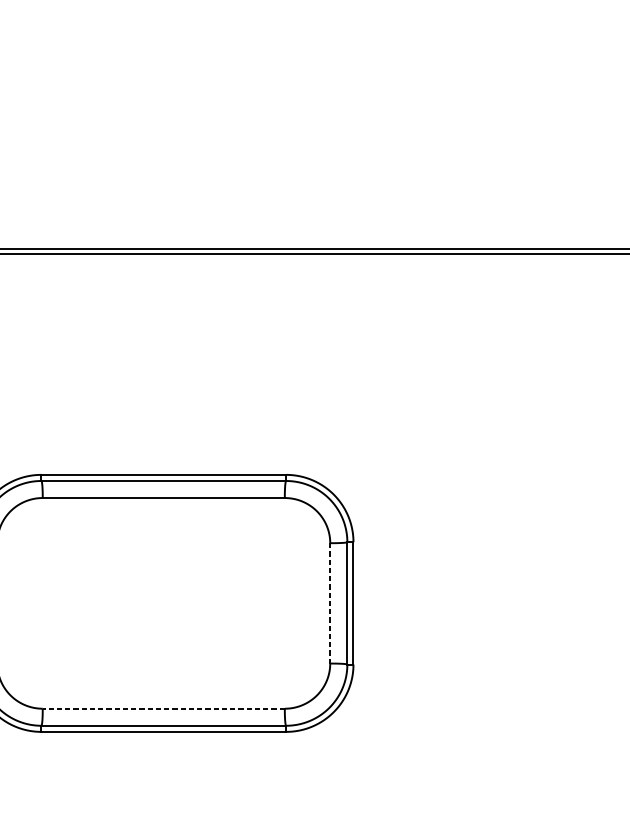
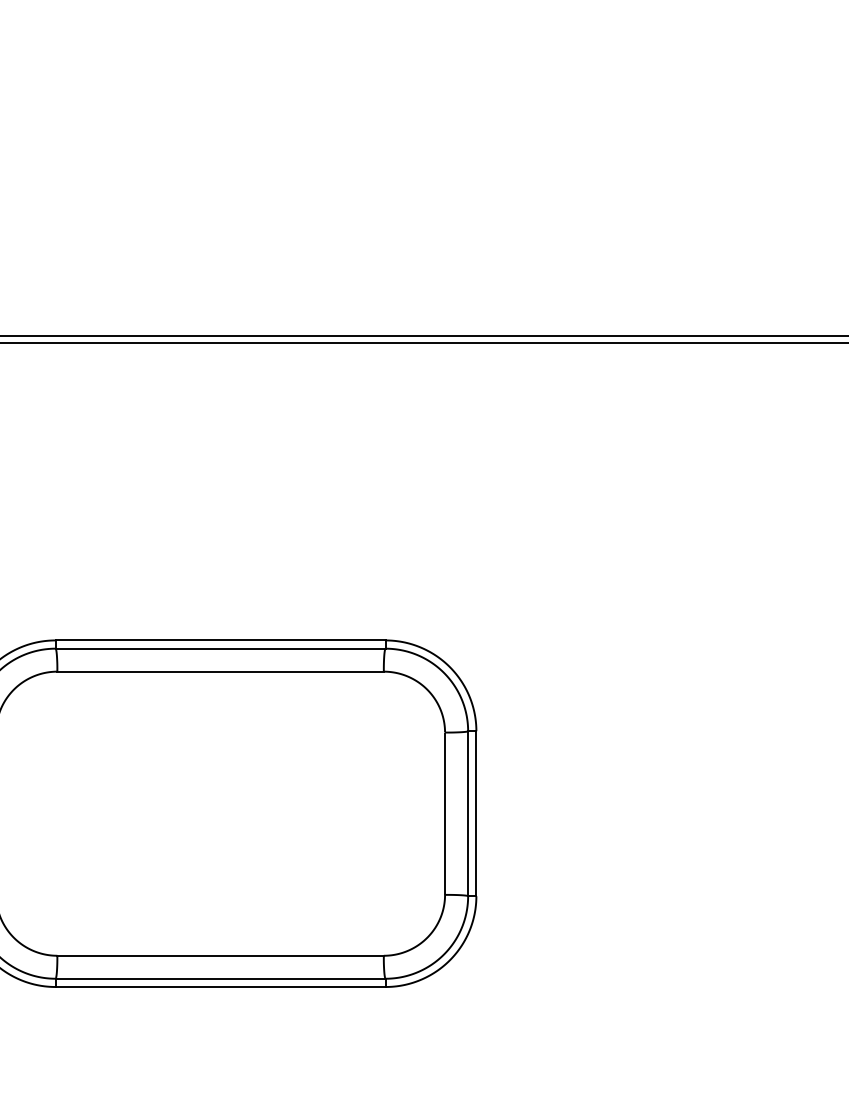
line: (330, 603) -> (445, 813), dashed -> solid
line: (163, 708) -> (220, 955), dashed -> solid

